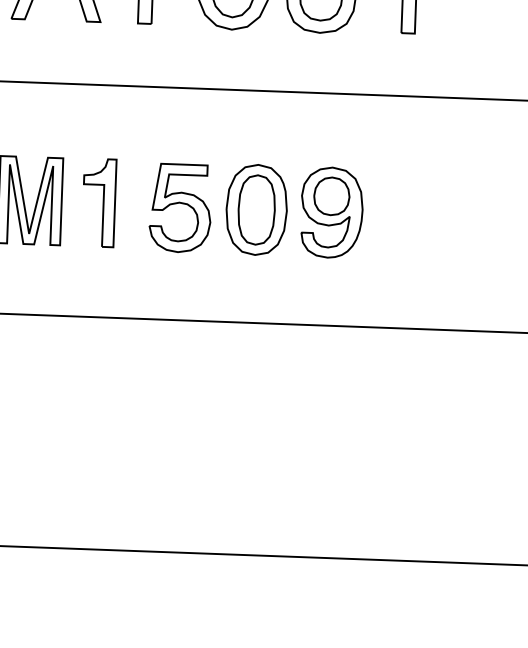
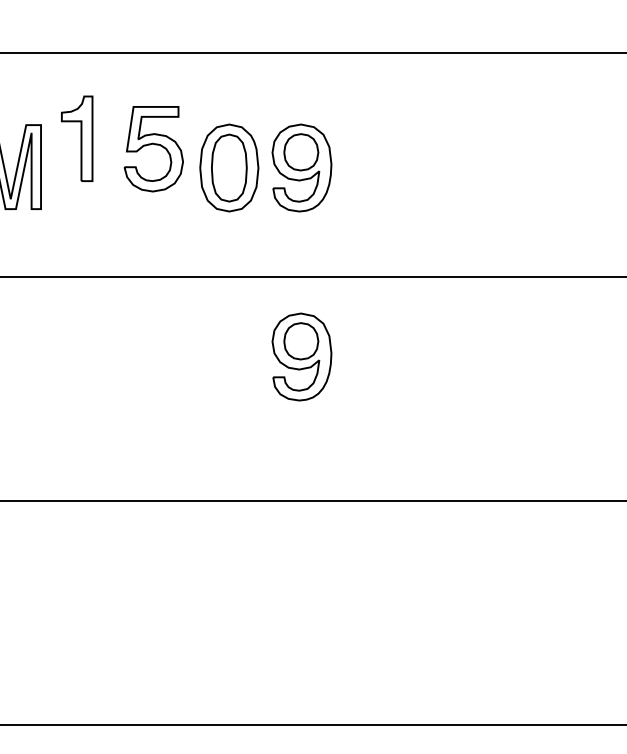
part: (99, 202) -> (77, 138), moved
part: (180, 208) -> (153, 149), moved
part: (324, 407) -> (301, 356), added

